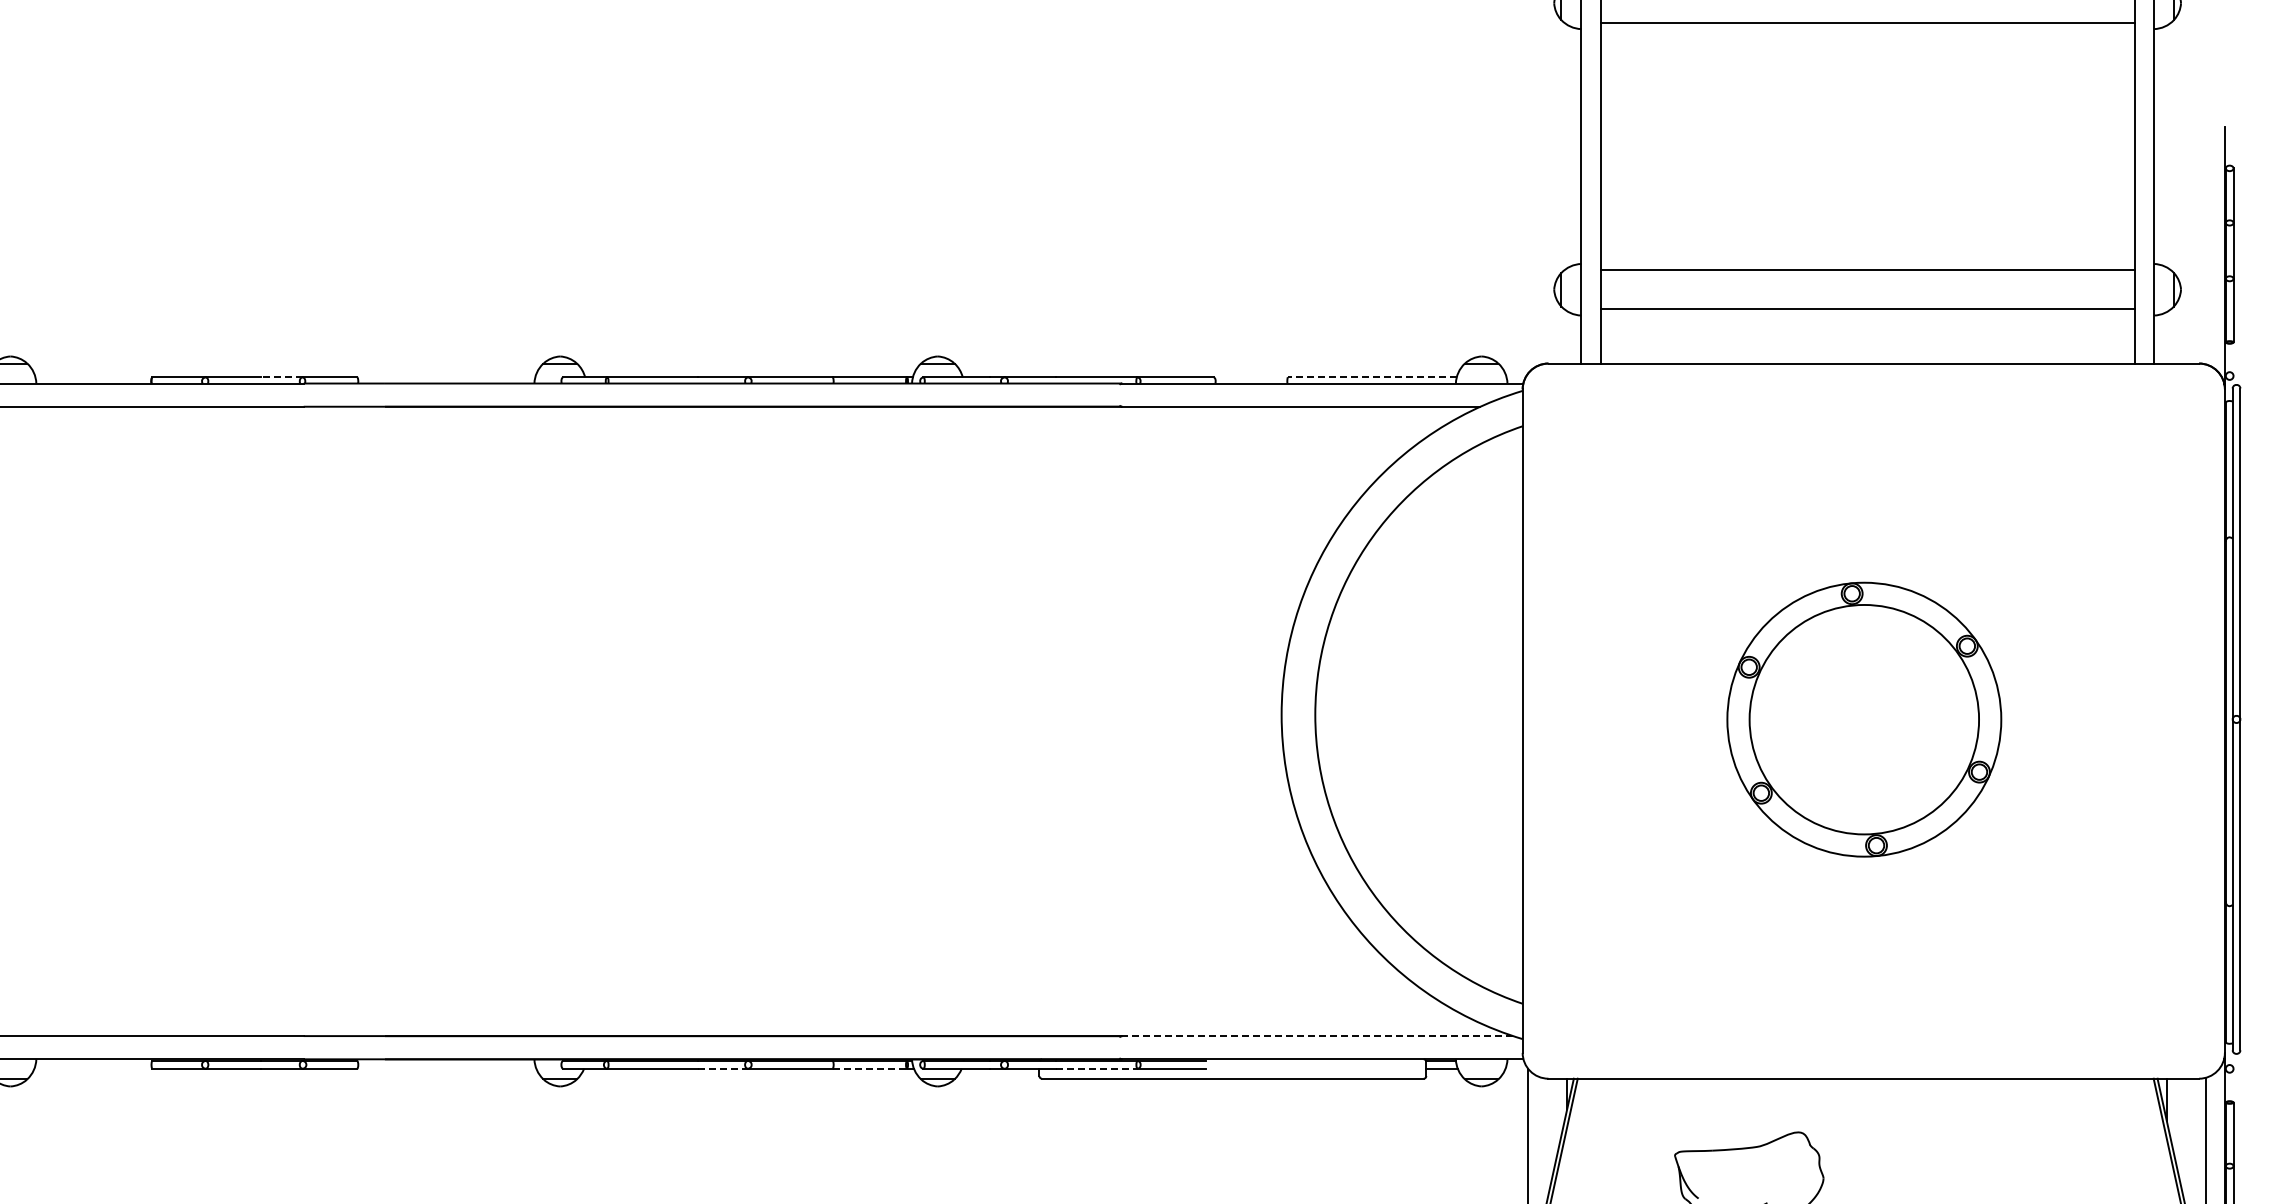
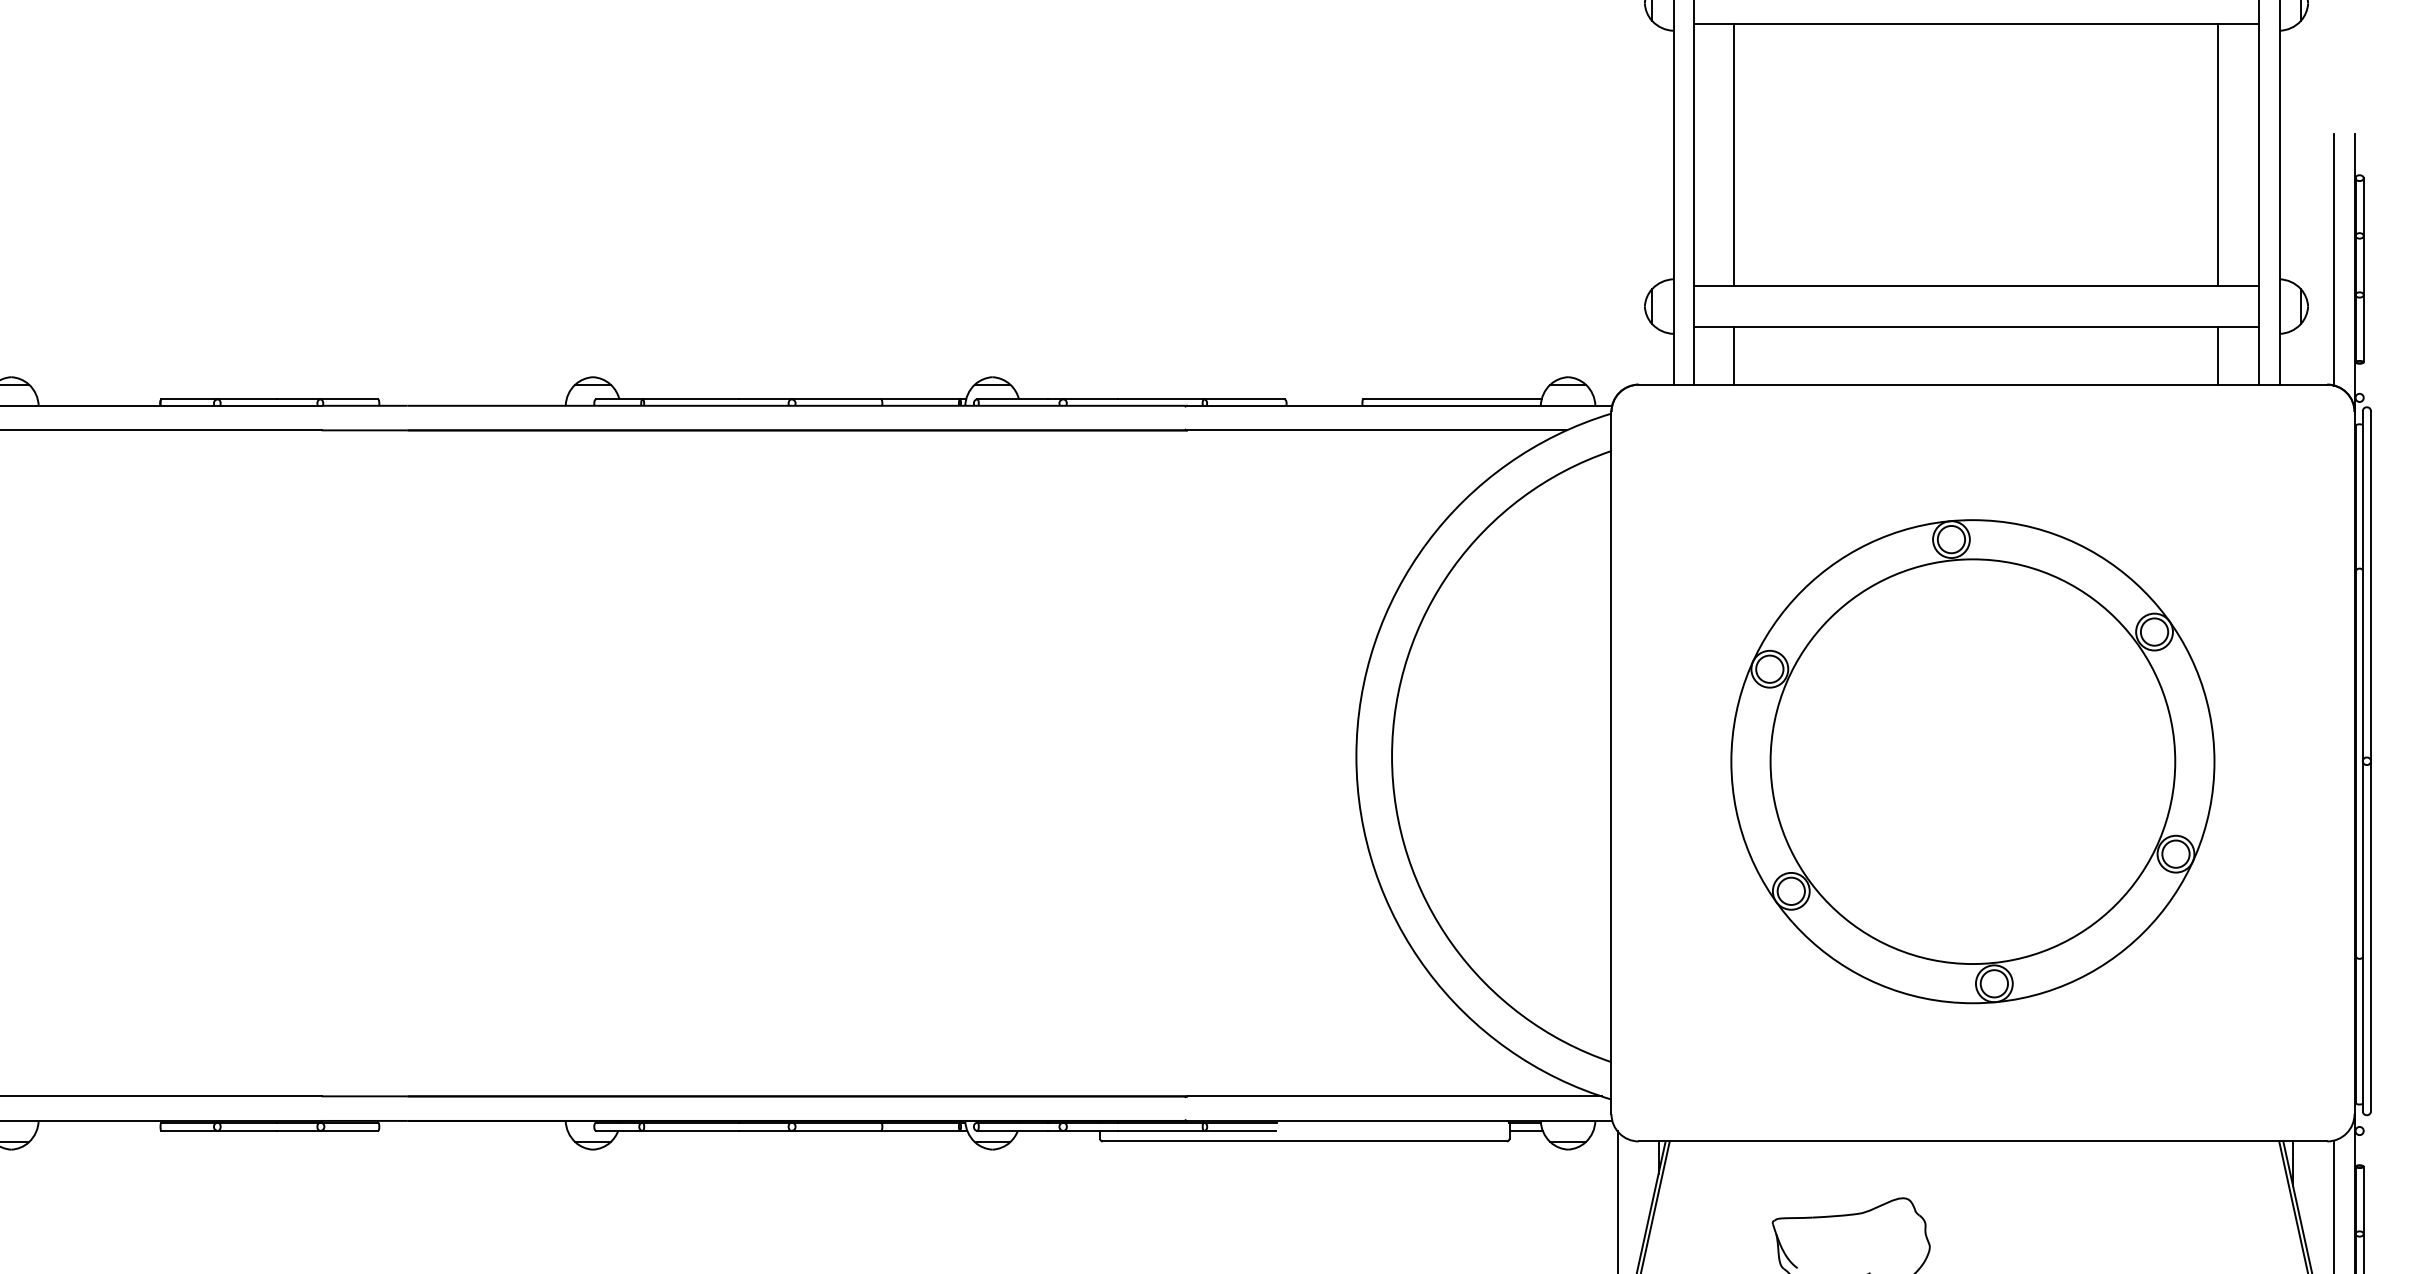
line: (1638, 146) -> (1734, 154), added
line: (2095, 146) -> (2217, 154), added
line: (2205, 245) -> (2334, 259), added
line: (1638, 336) -> (1734, 356), added
line: (2095, 336) -> (2217, 356), added
line: (281, 377) -> (298, 399), dashed -> solid
line: (1371, 377) -> (1451, 399), dashed -> solid
part: (1864, 719) -> (1973, 761), size x1.67
line: (1317, 1036) -> (1394, 1096), dashed -> solid
line: (723, 1068) -> (765, 1130), dashed -> solid
line: (870, 1068) -> (921, 1130), dashed -> solid
line: (1096, 1068) -> (1160, 1130), dashed -> solid

